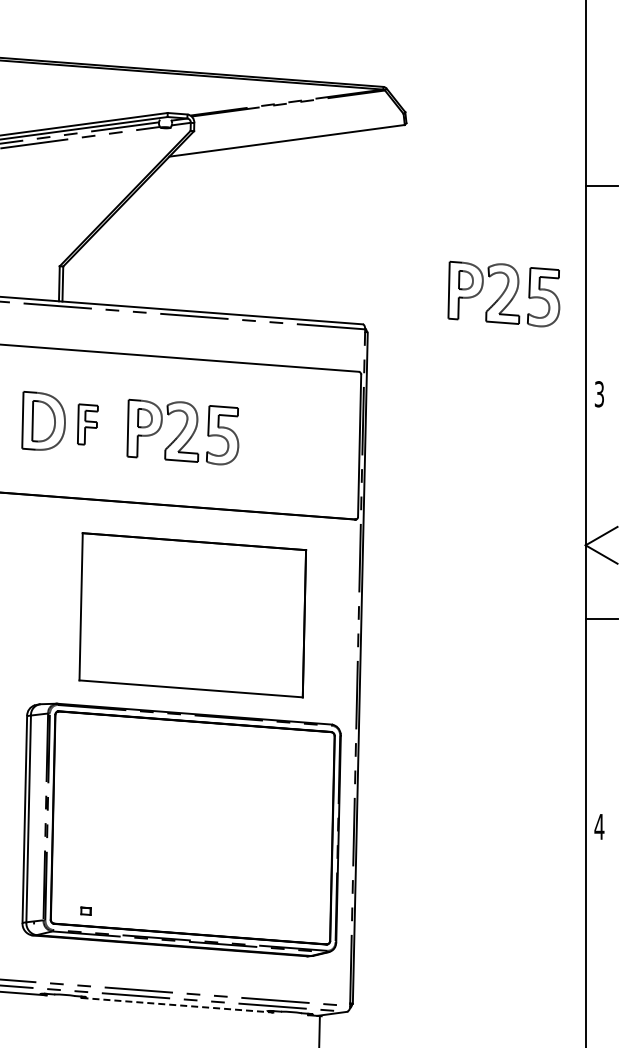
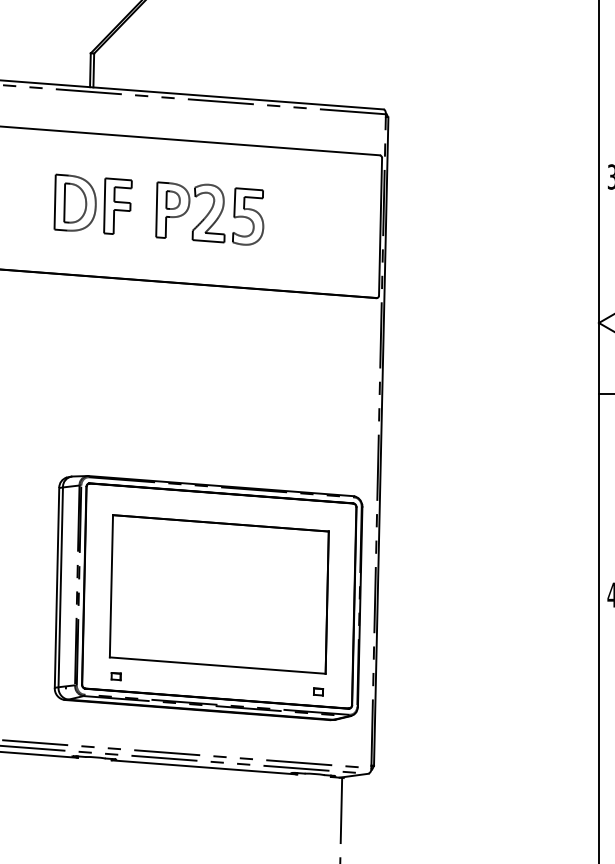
part: (503, 293) -> (519, 79), removed
part: (87, 424) -> (117, 206), size x1.43
part: (192, 615) -> (219, 594), moved
part: (295, 926) -> (318, 691), added
line: (177, 1005) -> (204, 767), dashed -> solid

